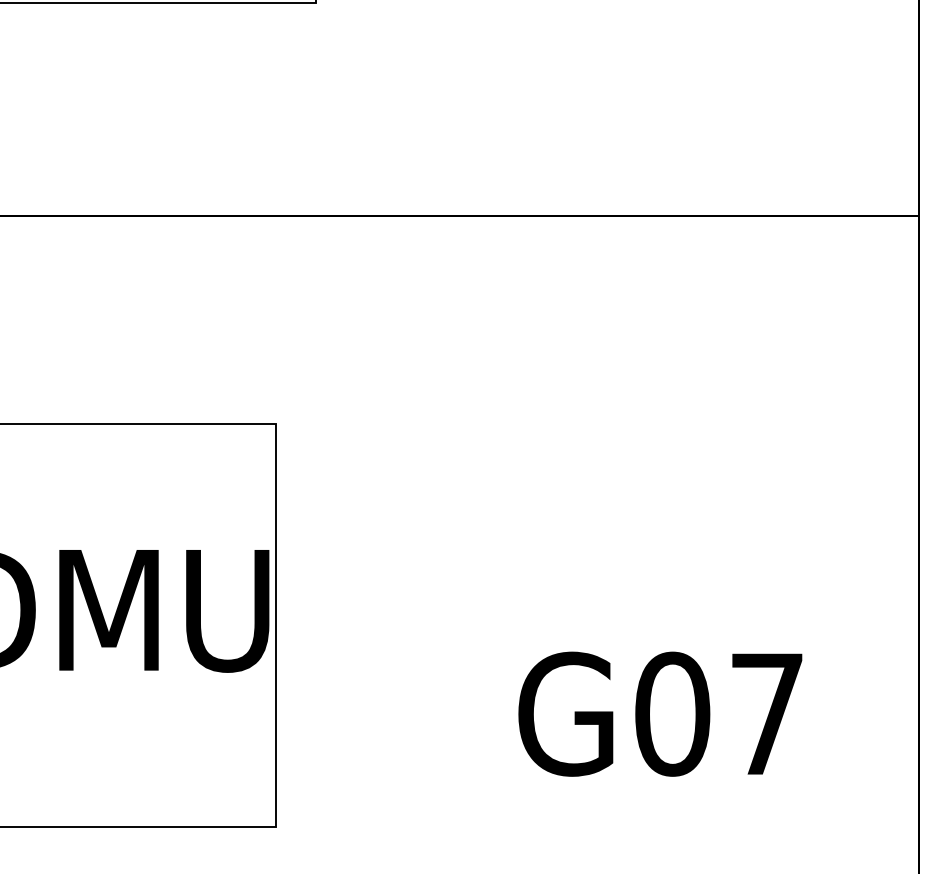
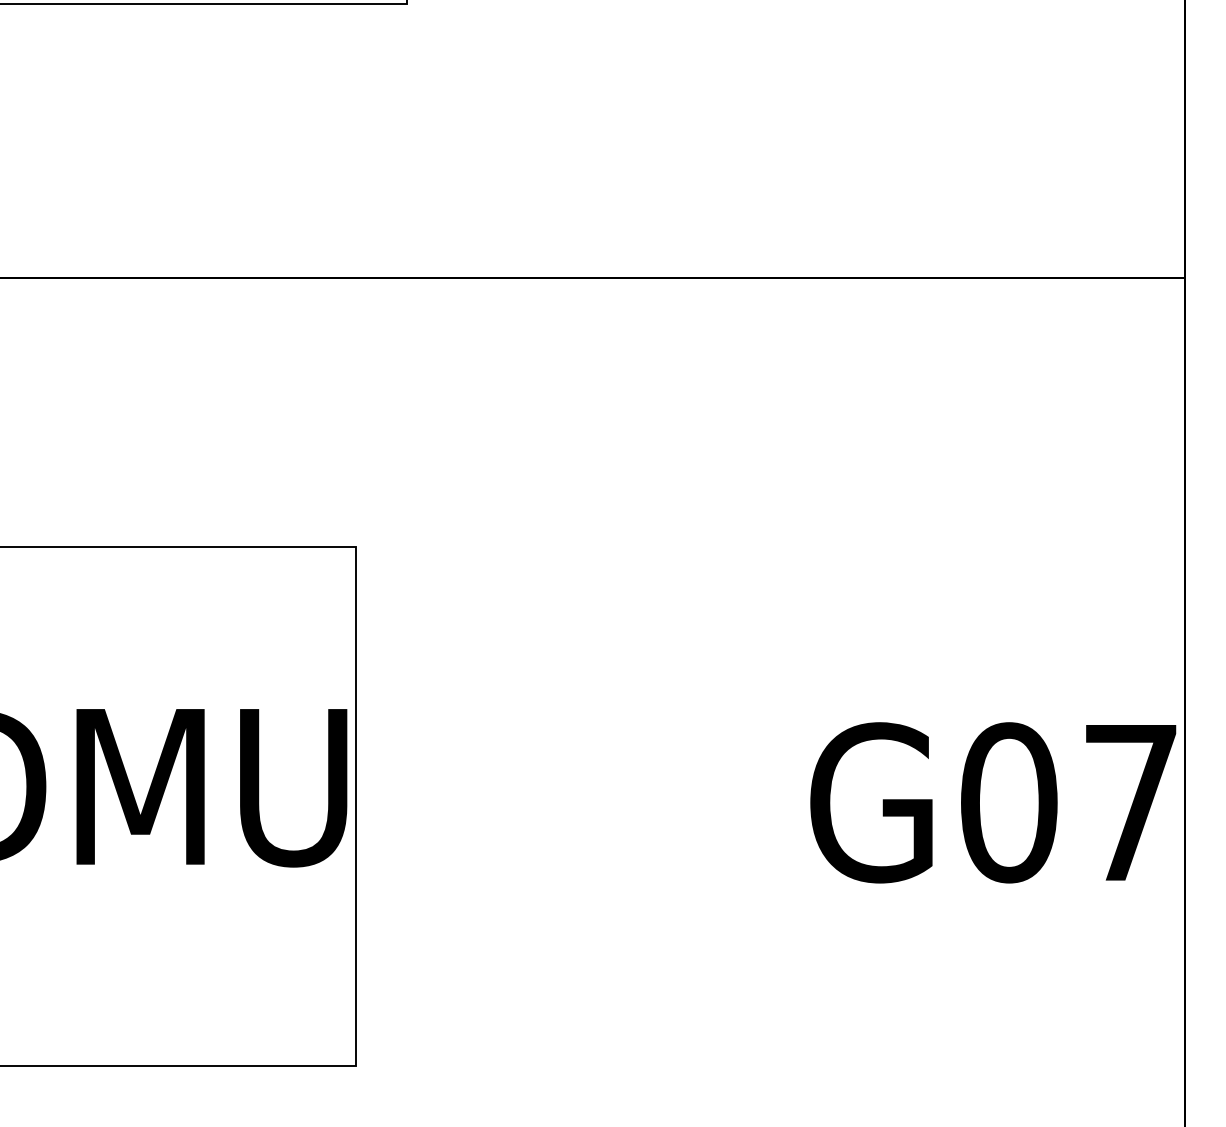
text: (660, 713) -> (993, 802), moved

